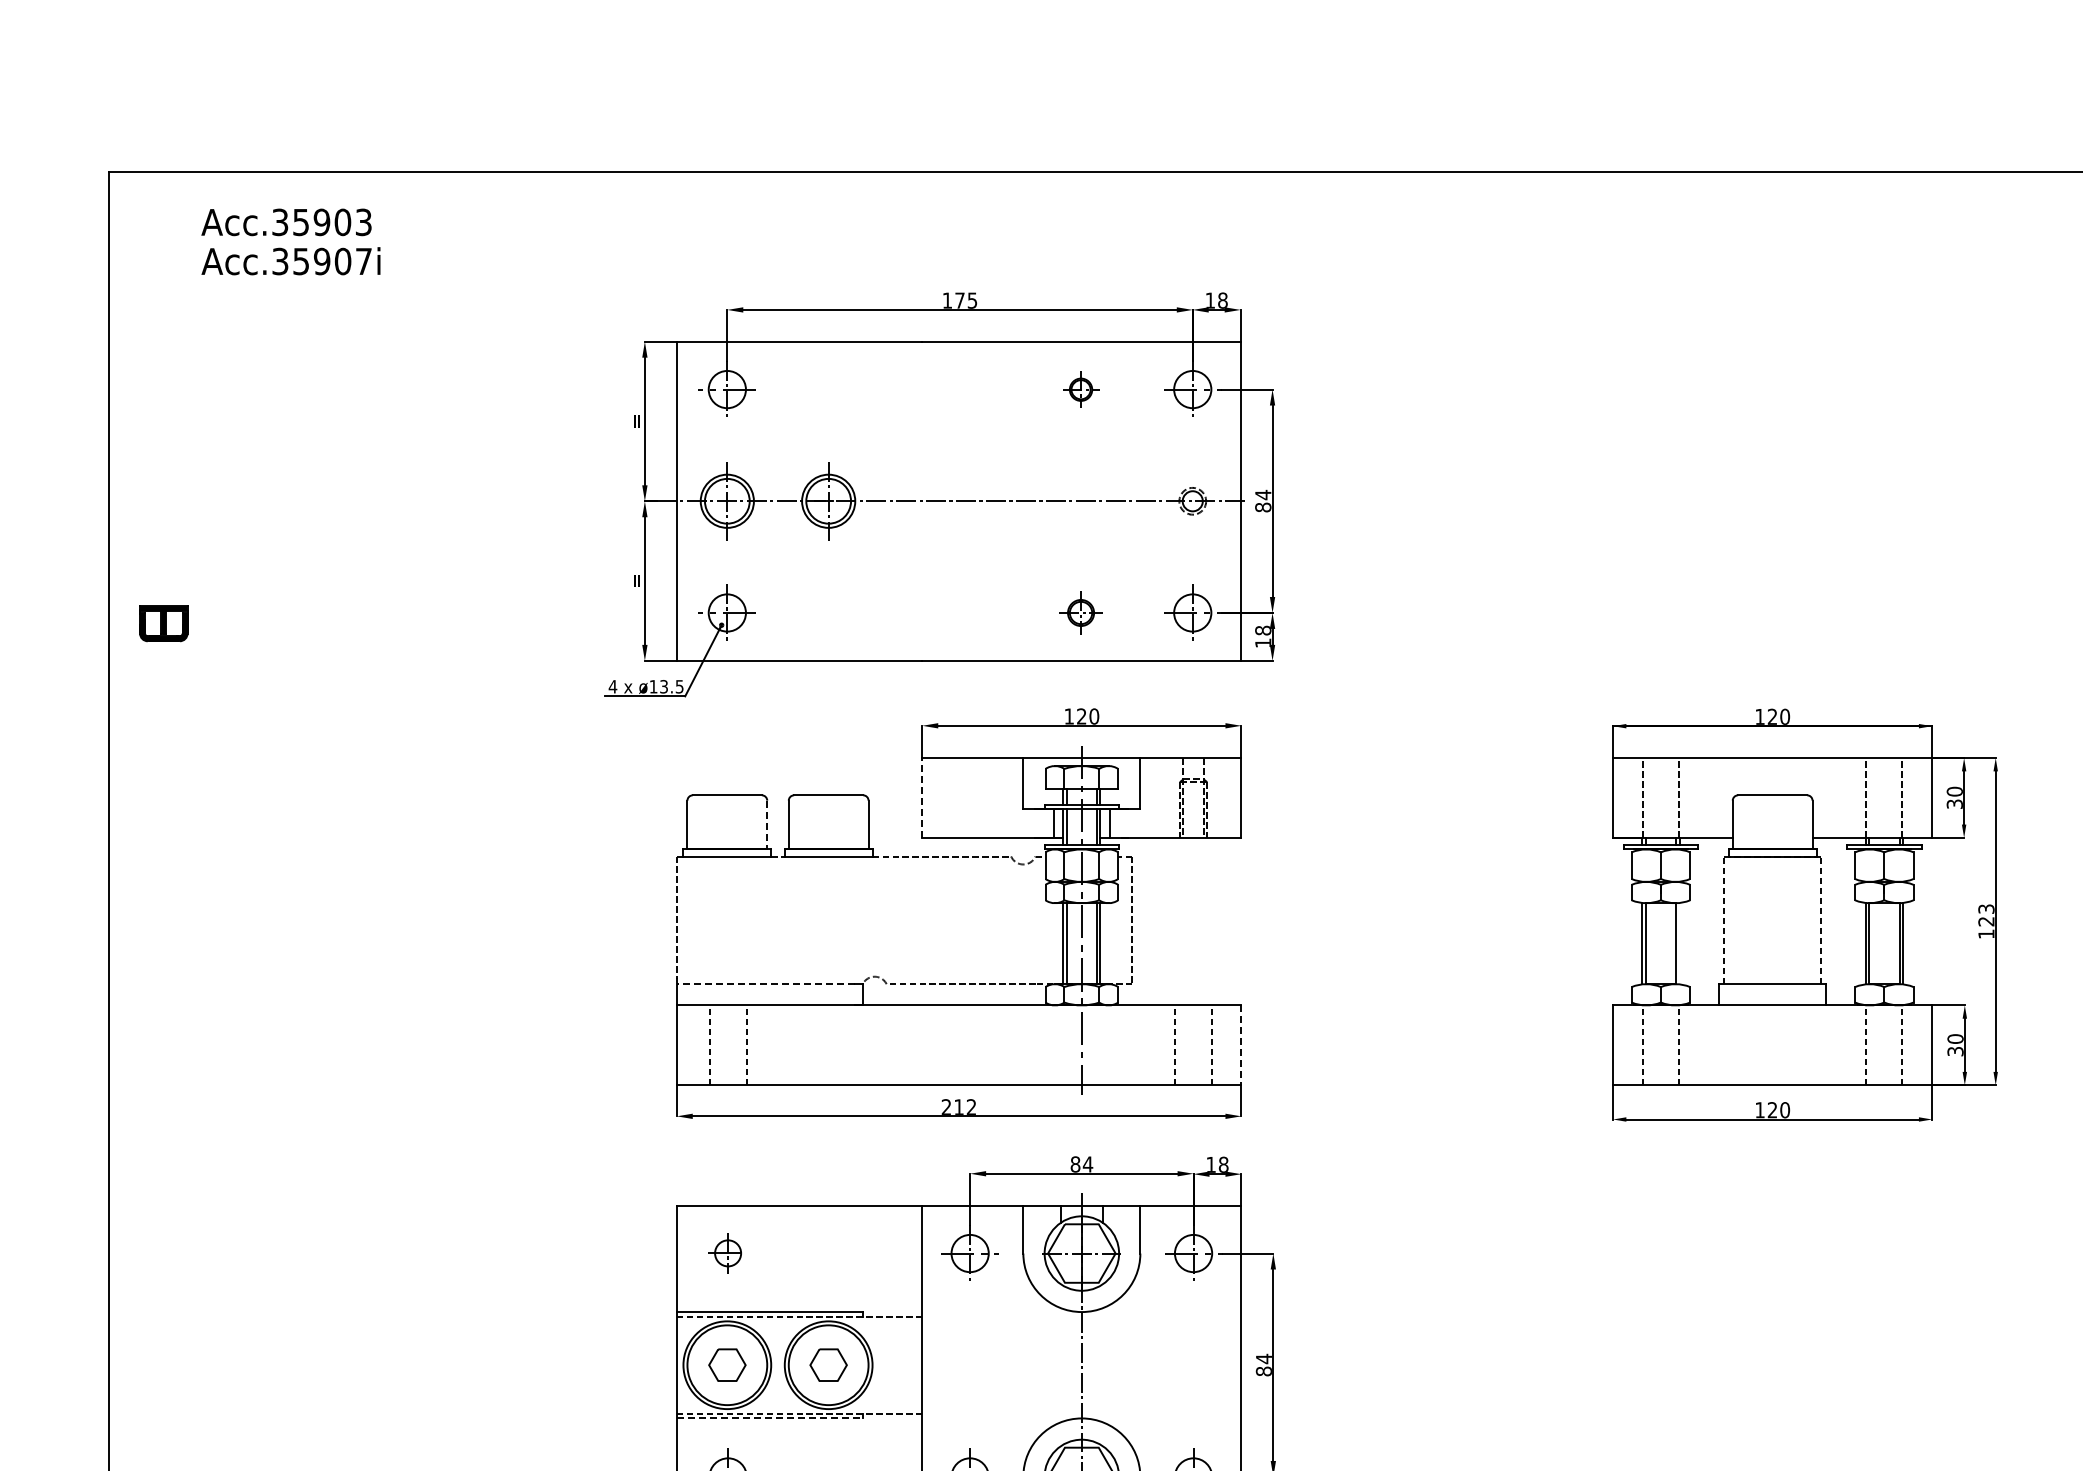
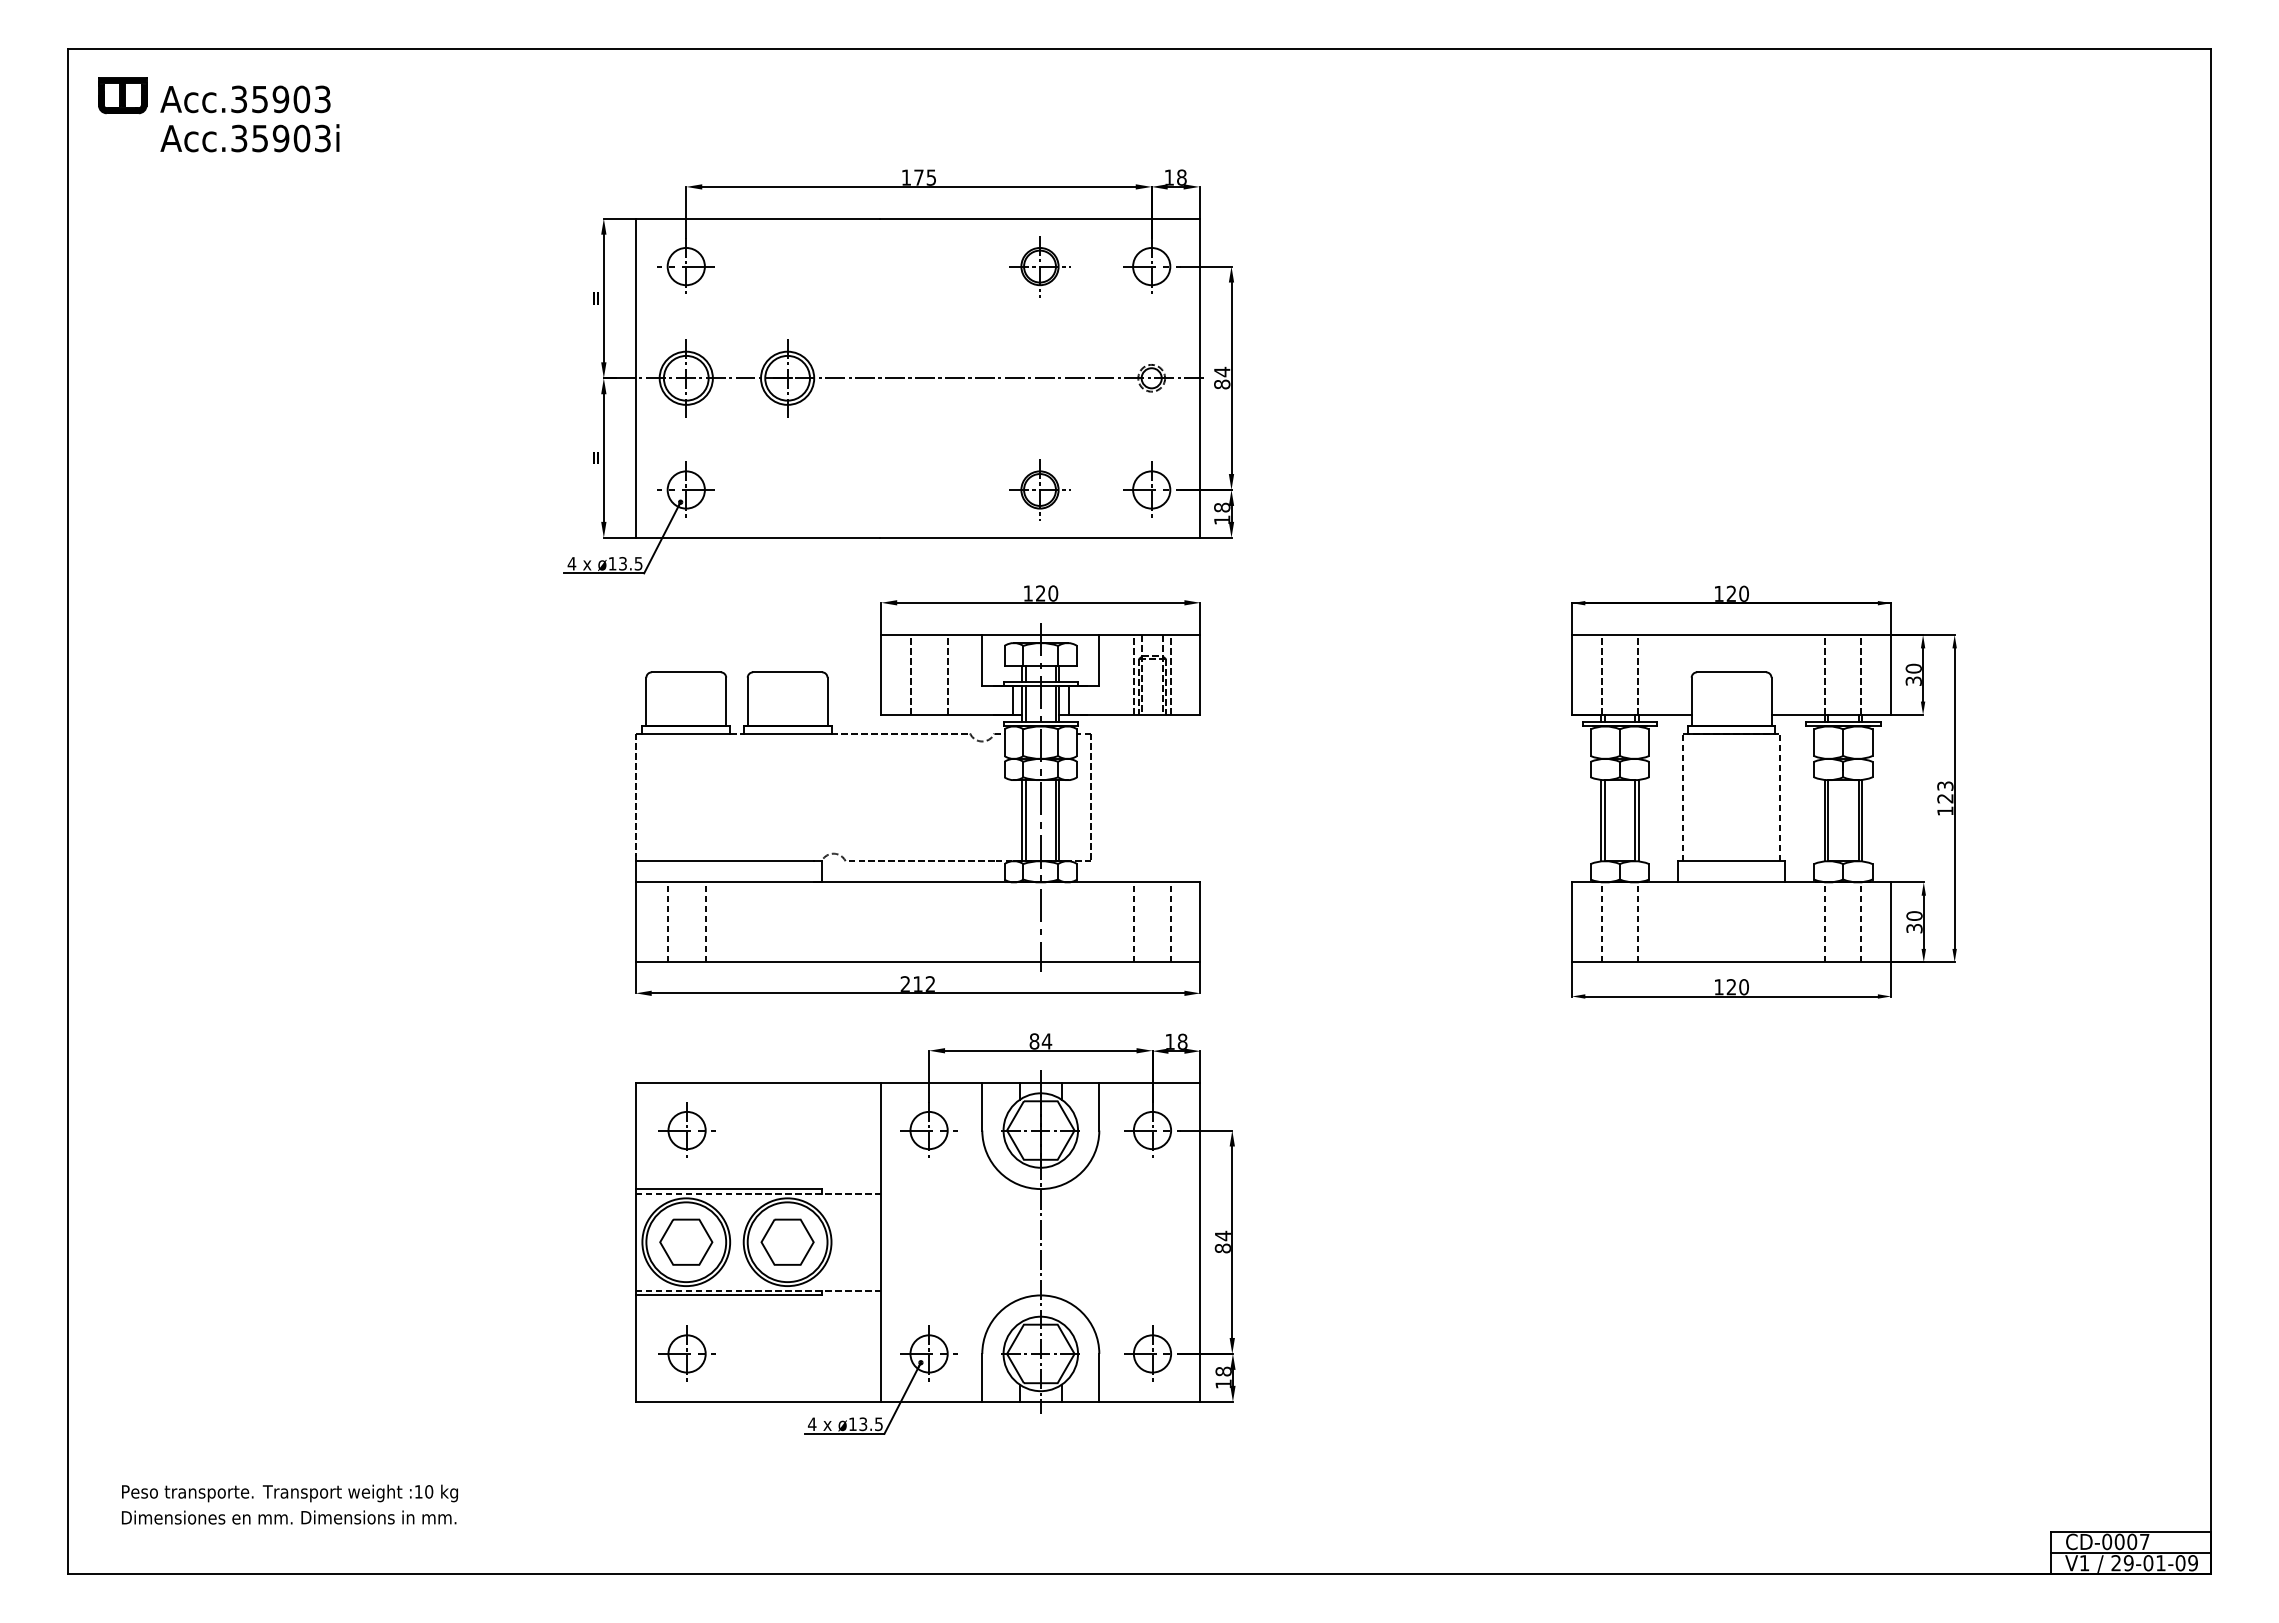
text: (363, 261) -> (322, 138), Acc.35907i -> Acc.35903i
part: (1080, 389) -> (1039, 266), size x1.67
part: (1080, 612) -> (1039, 489), size x1.43
part: (163, 623) -> (122, 95), moved
line: (951, 797) -> (910, 674), added
line: (988, 797) -> (947, 674), added
line: (1174, 797) -> (1133, 674), added
line: (1212, 797) -> (1171, 674), added
line: (922, 798) -> (881, 675), dashed -> solid
line: (767, 824) -> (726, 701), dashed -> solid
line: (1679, 943) -> (1638, 820), added
line: (765, 984) -> (724, 861), dashed -> solid
line: (1241, 1045) -> (1200, 922), dashed -> solid
part: (727, 1252) -> (686, 1129), size x1.43
part: (727, 1364) -> (686, 1241), size x1.43
part: (828, 1364) -> (787, 1241), size x1.43
line: (770, 1418) -> (729, 1295), dashed -> solid

